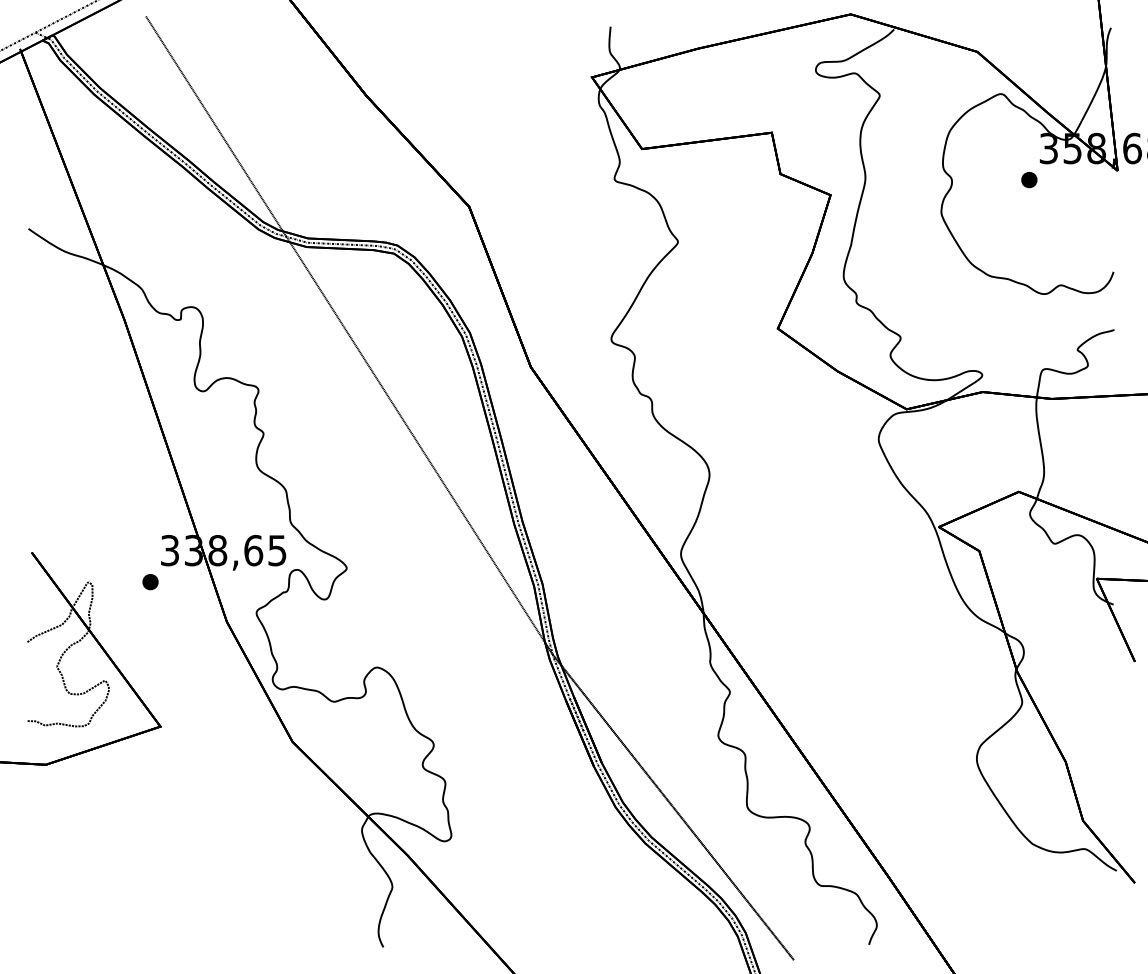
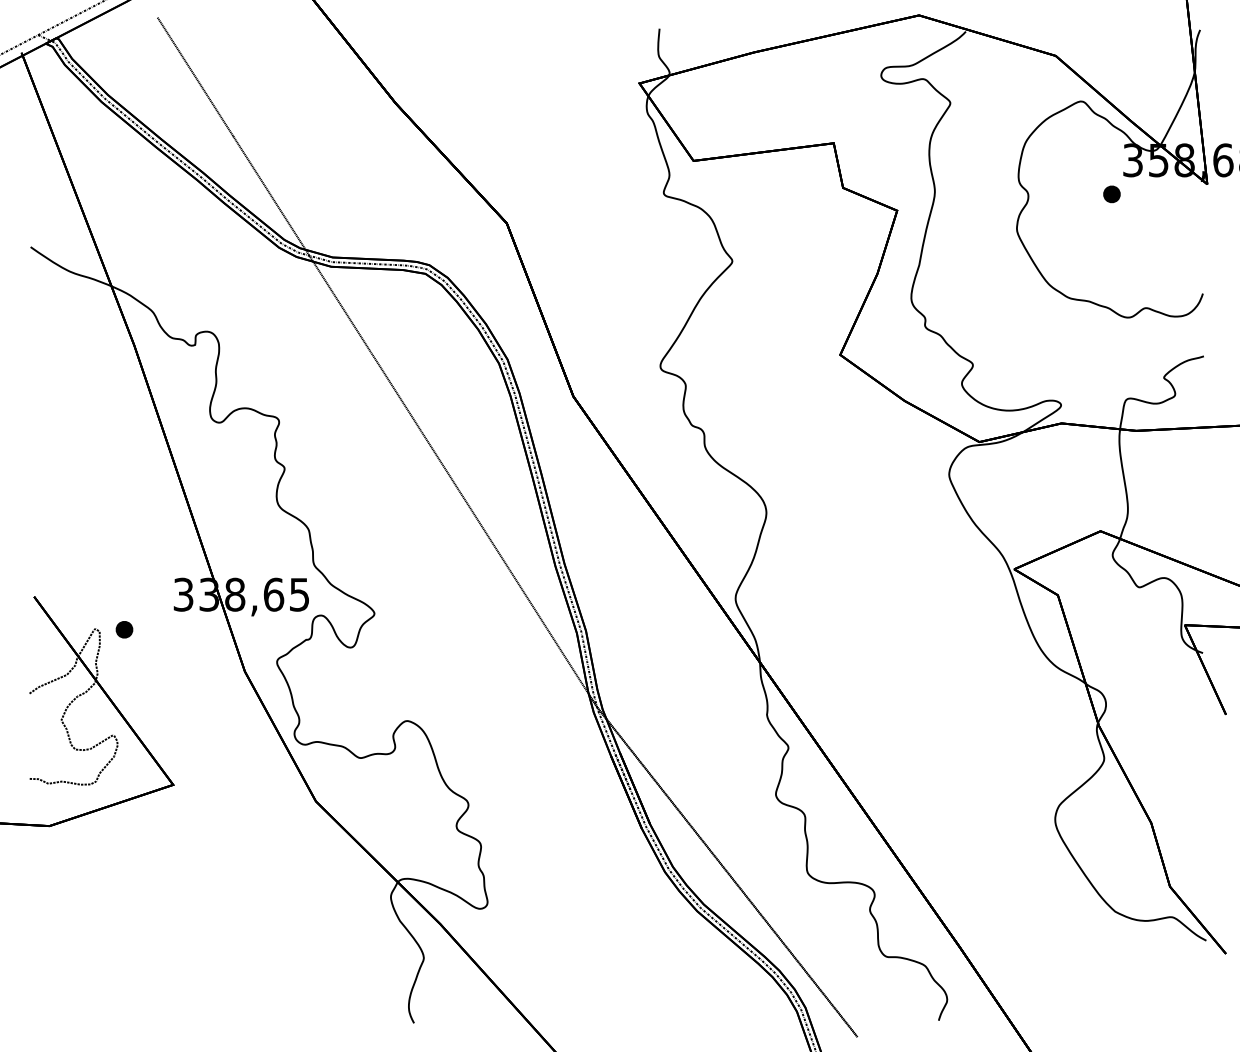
part: (150, 581) -> (124, 629), moved

